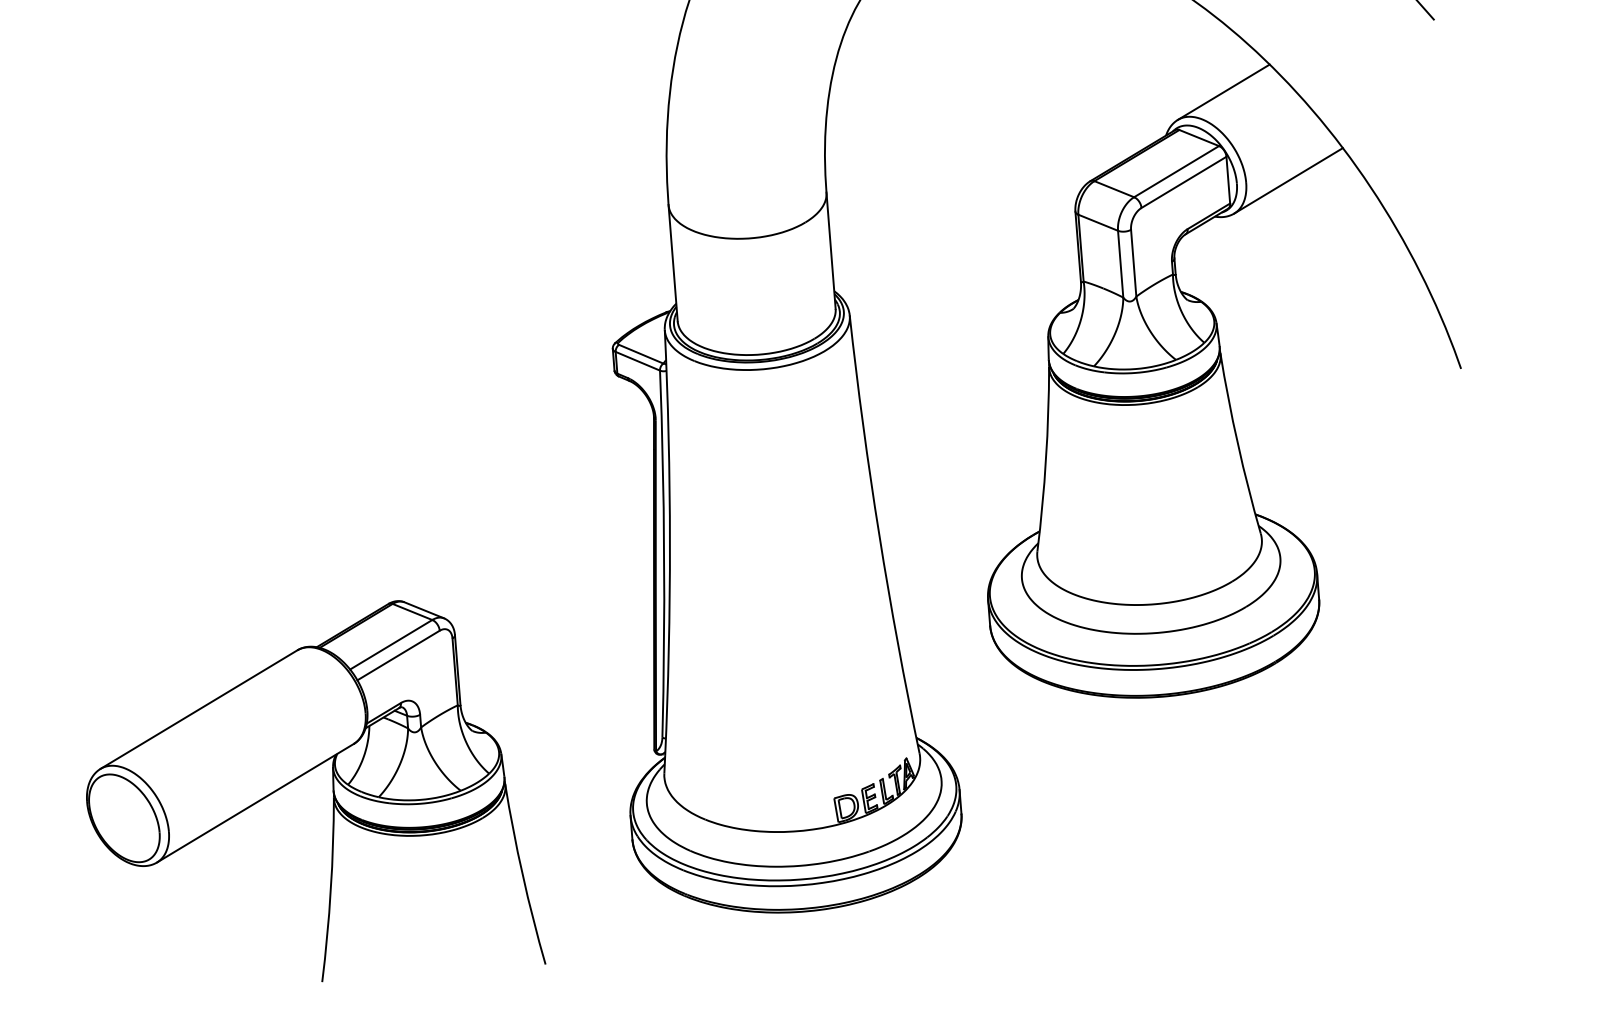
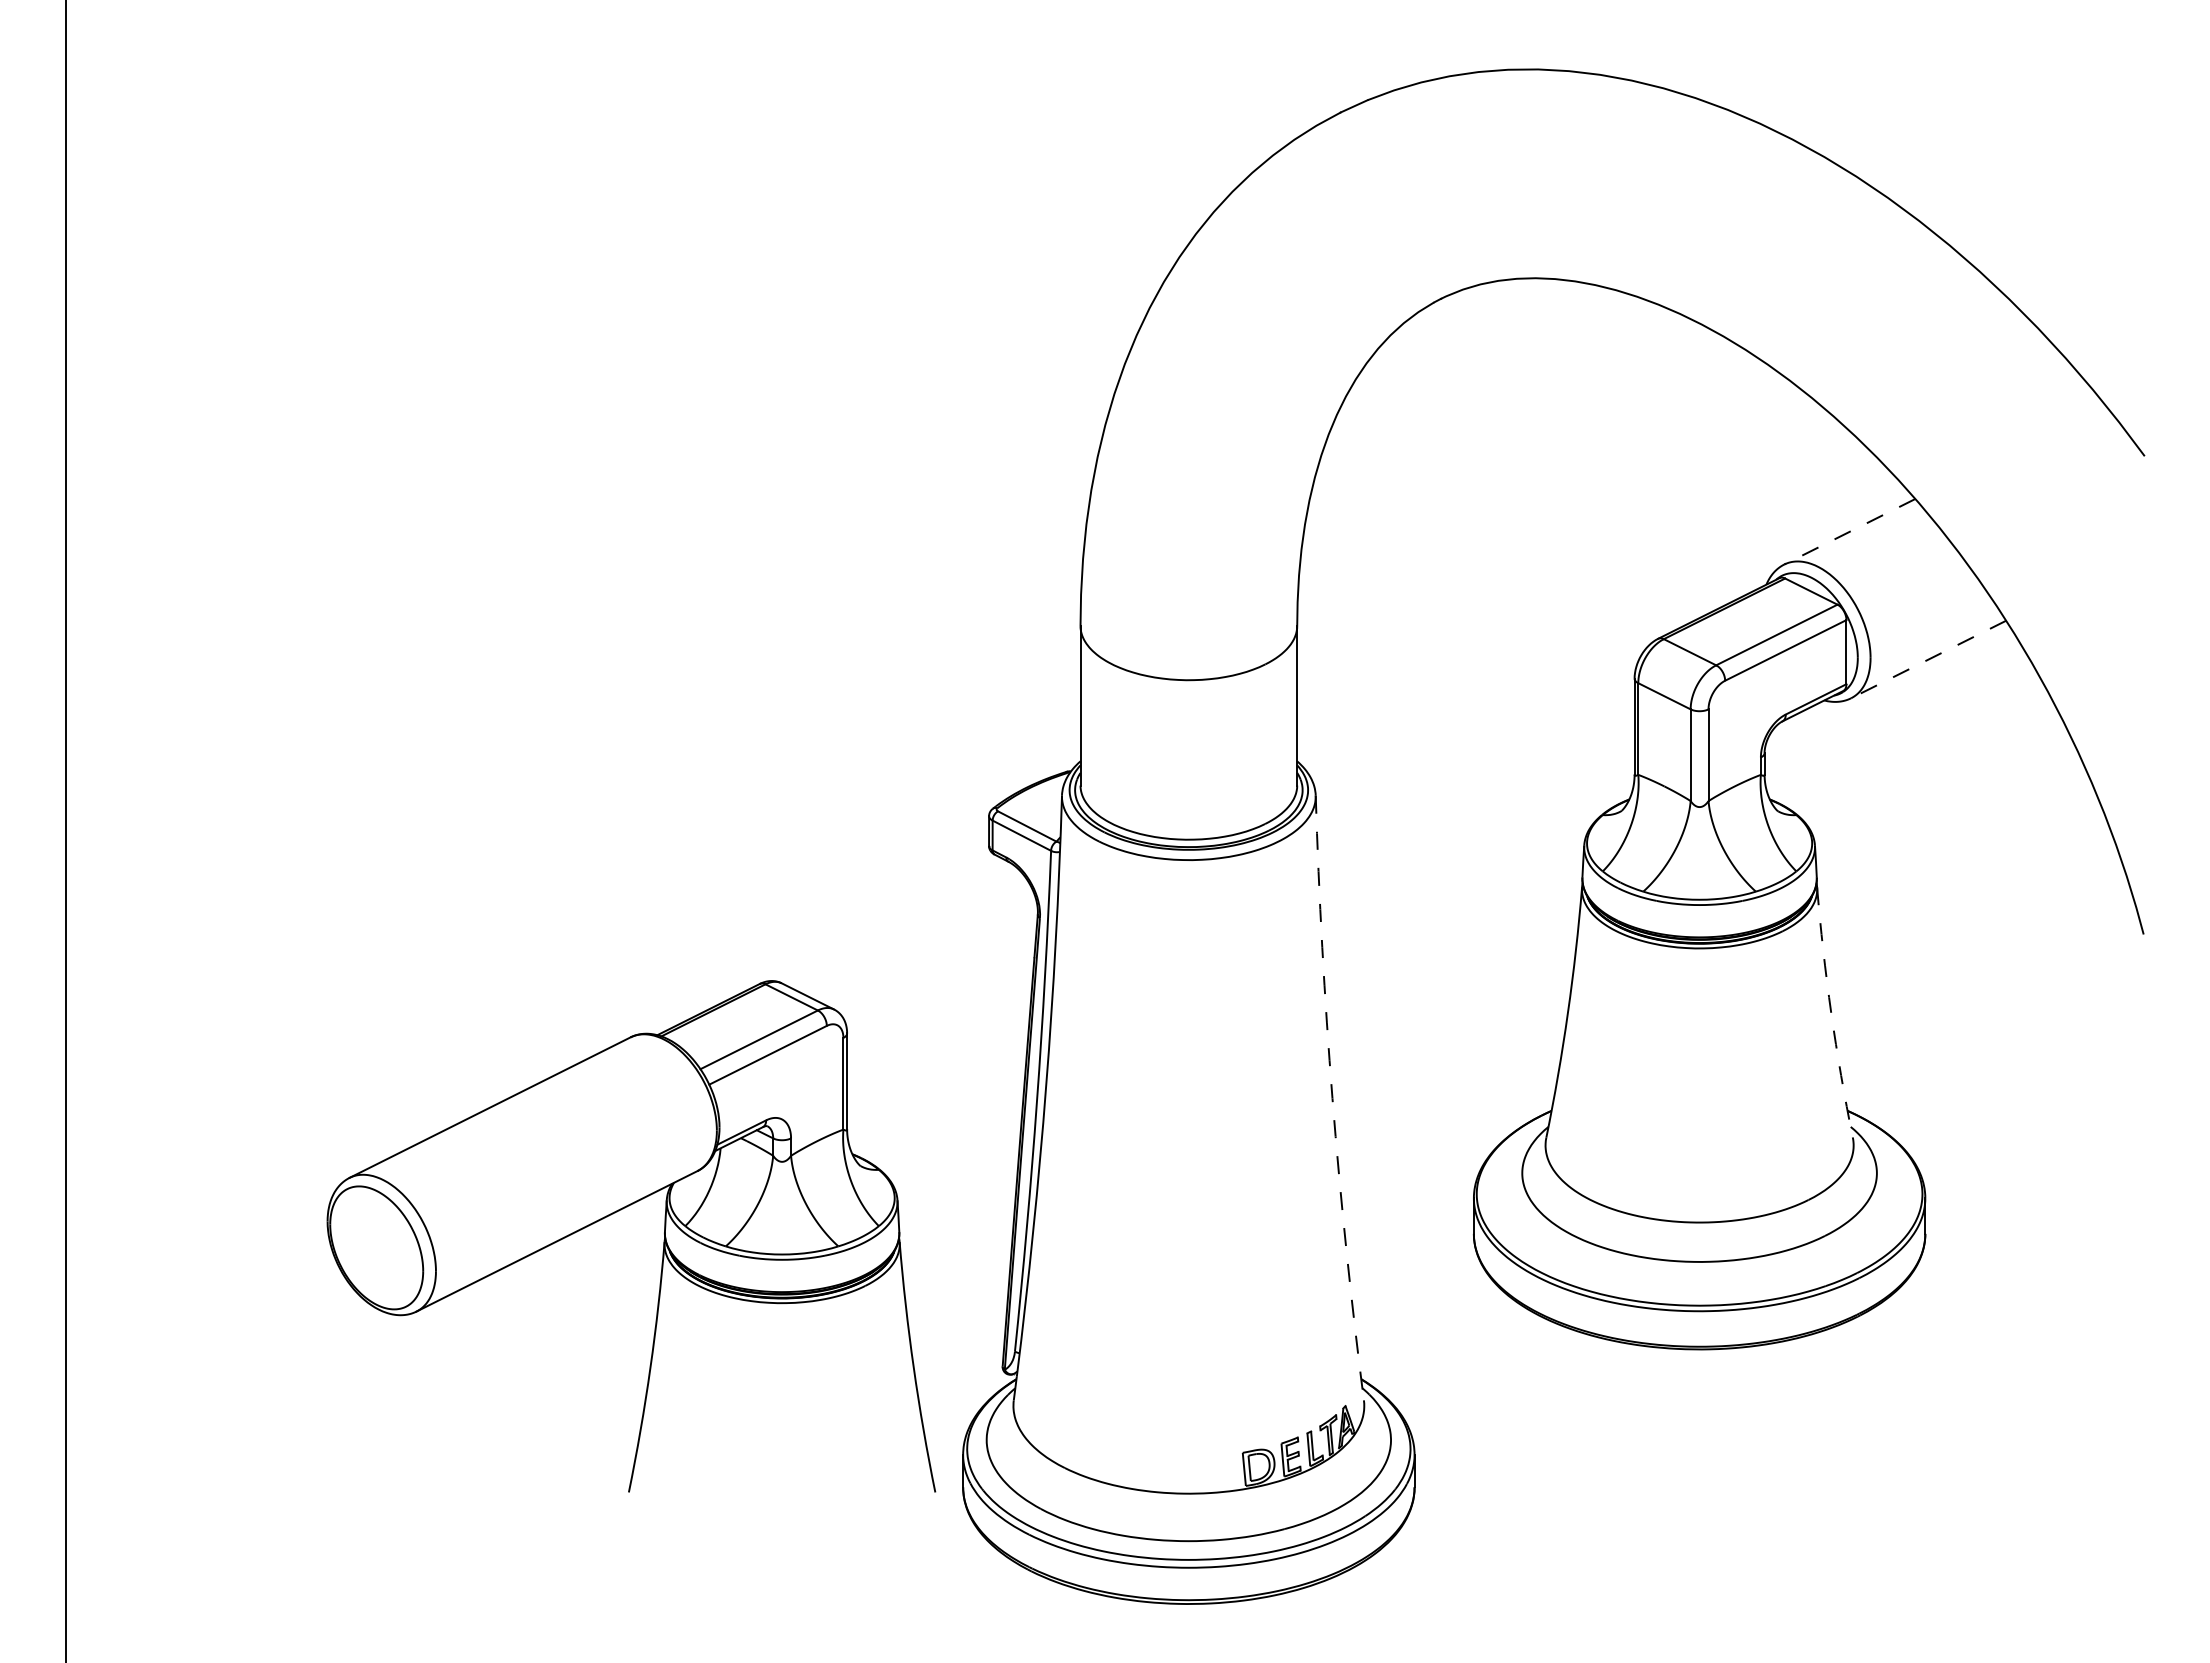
line: (1223, 92) -> (1849, 532), solid -> dashed
line: (1288, 180) -> (1928, 659), solid -> dashed
arc: (1238, 443) -> (1831, 1012), solid -> dashed
arc: (879, 534) -> (1332, 1098), solid -> dashed
part: (299, 777) -> (619, 1211), moved

